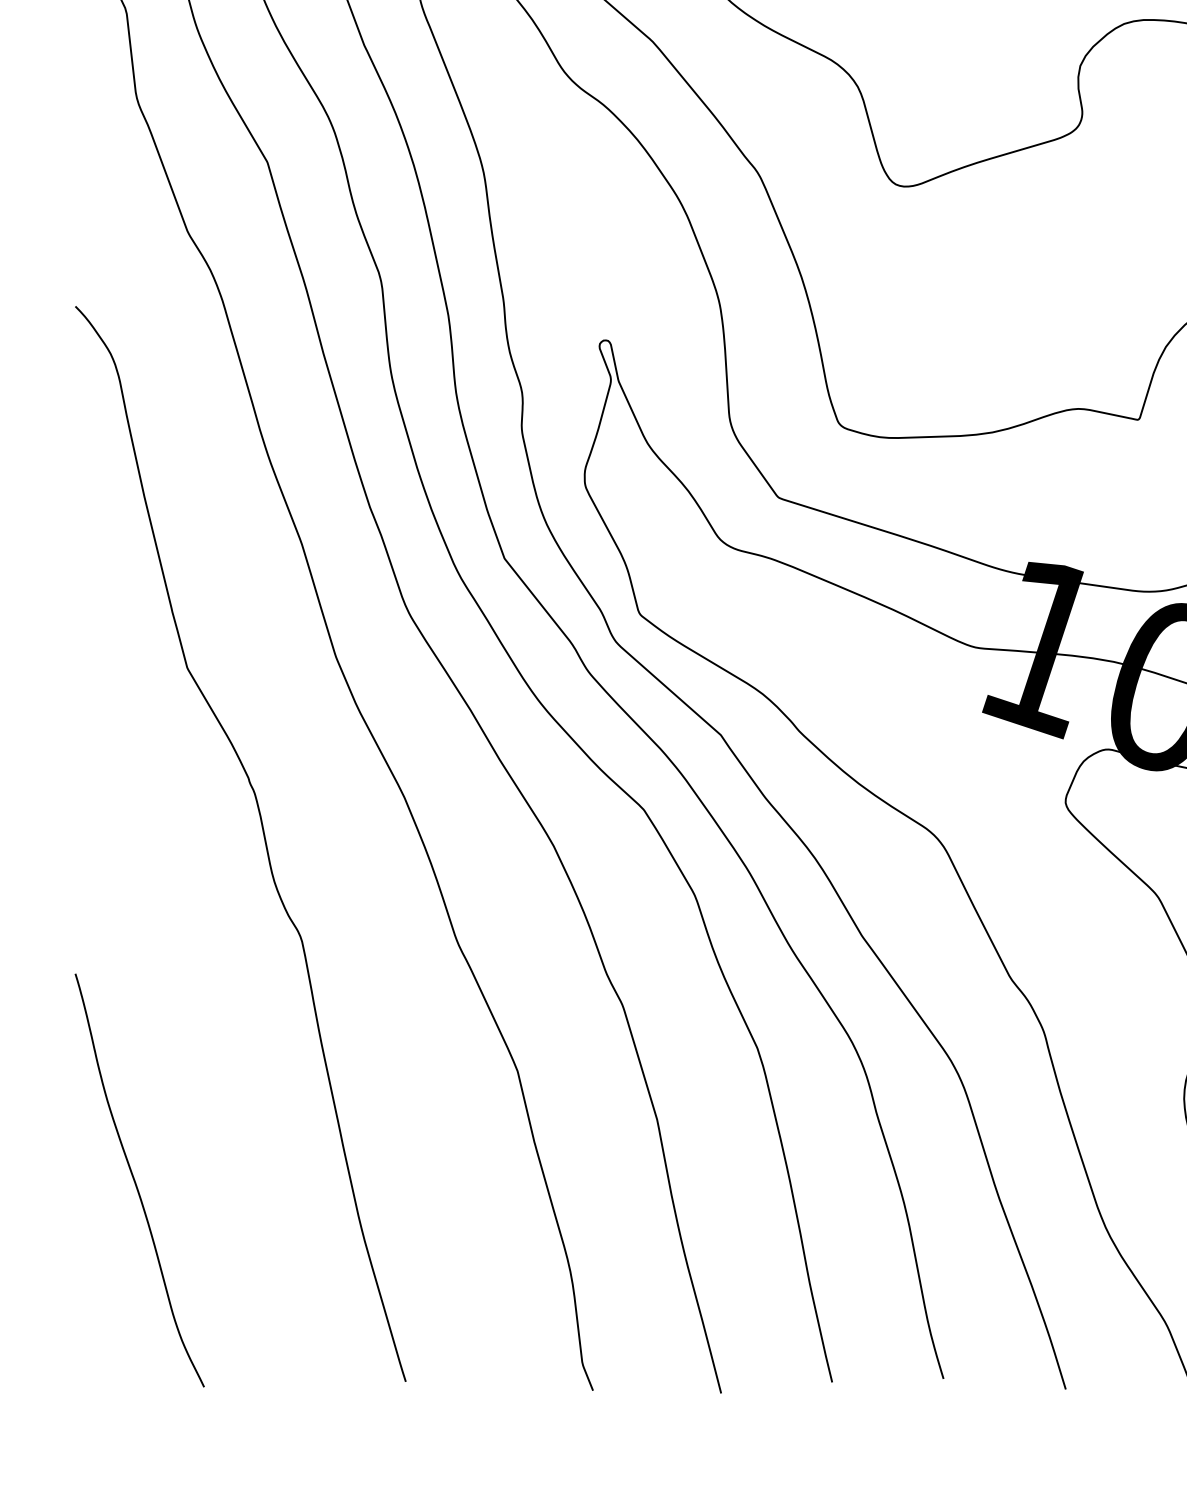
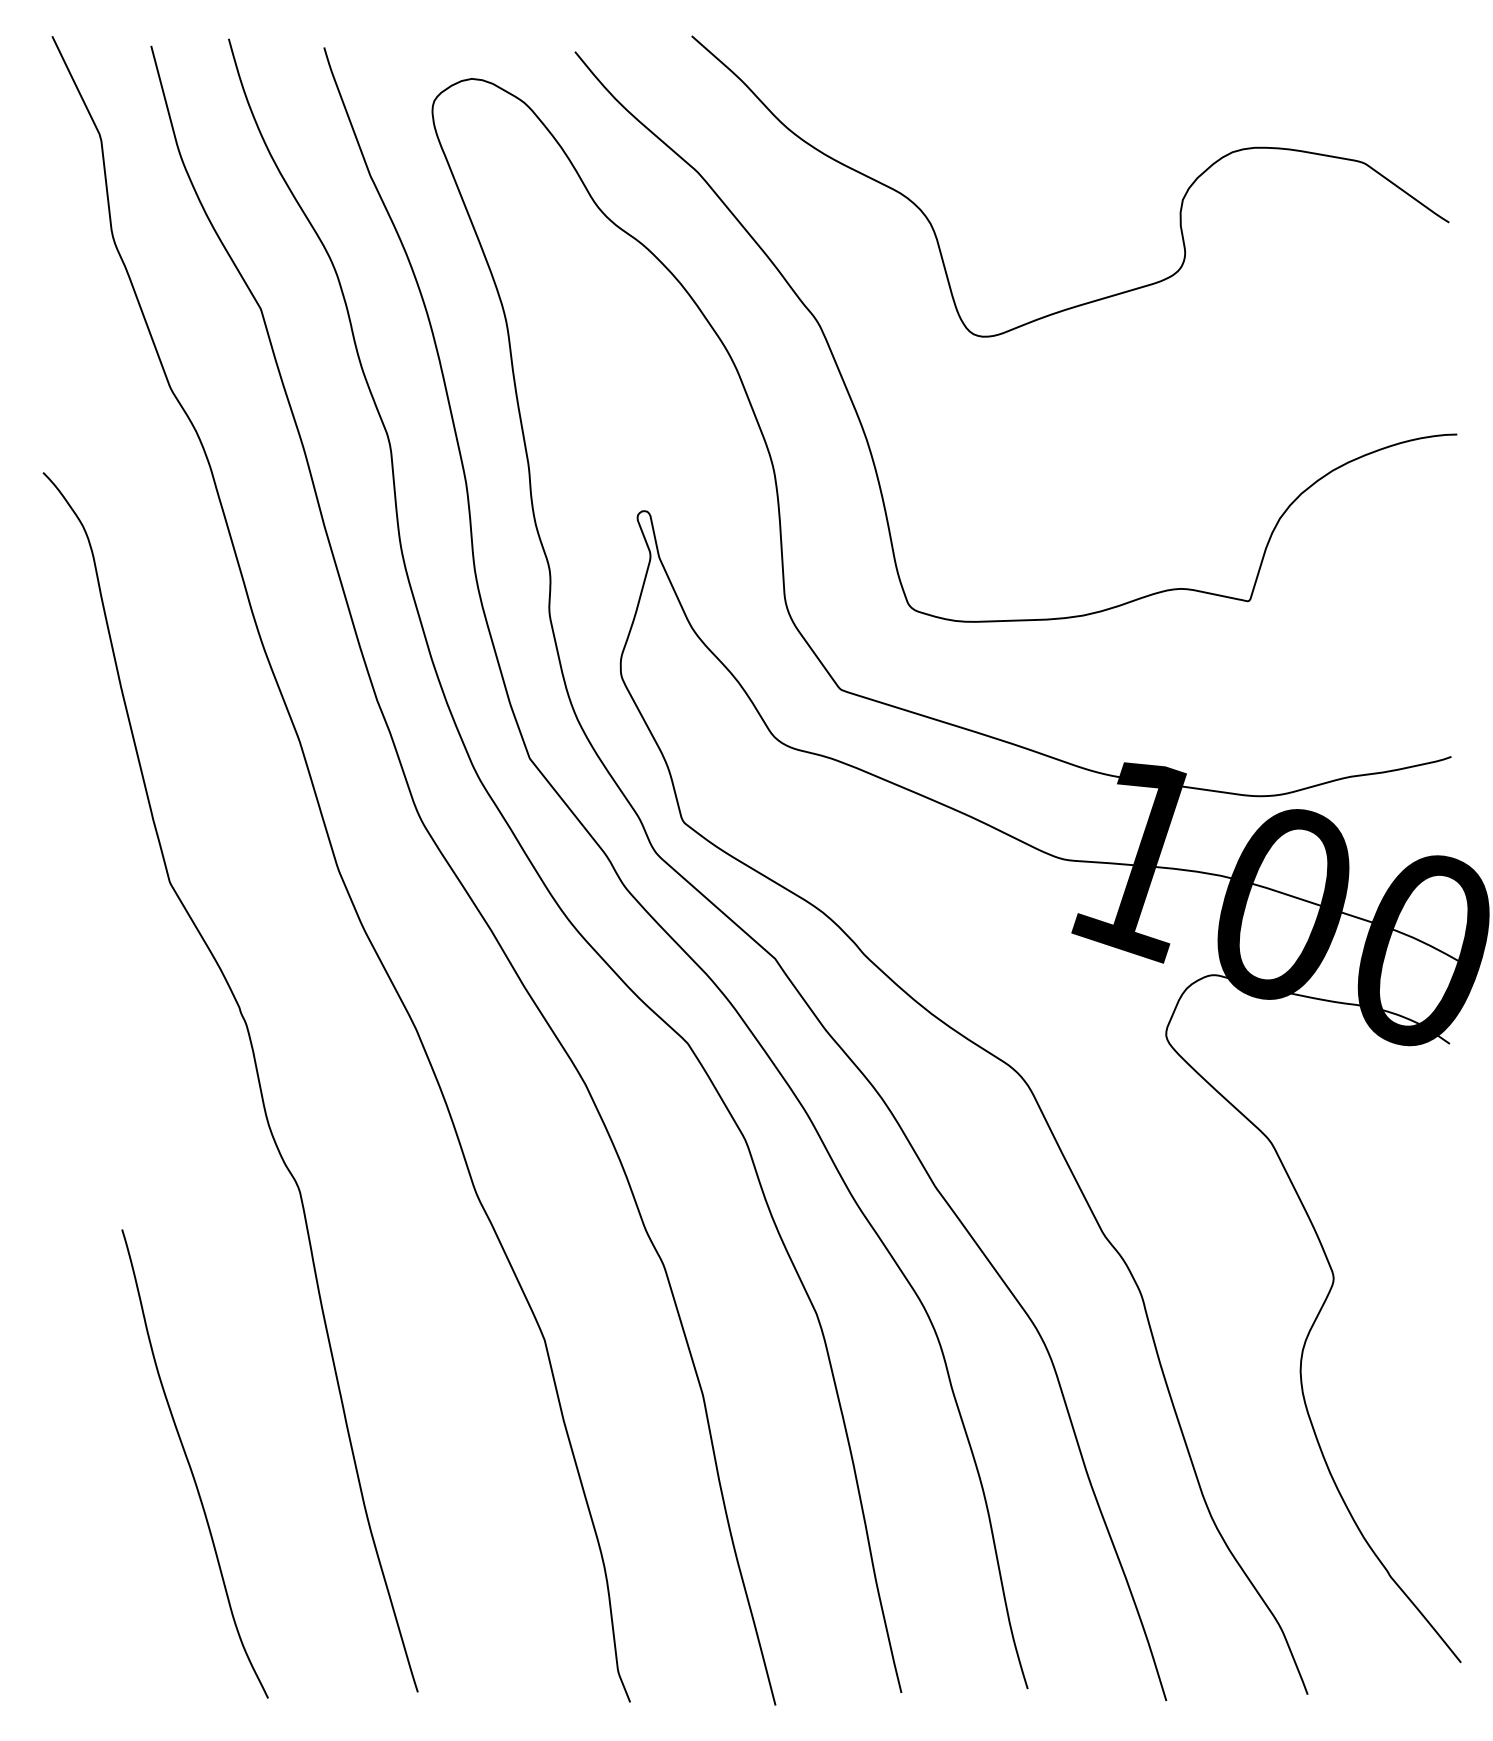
curve: (135, 1180) -> (190, 1464), moved

